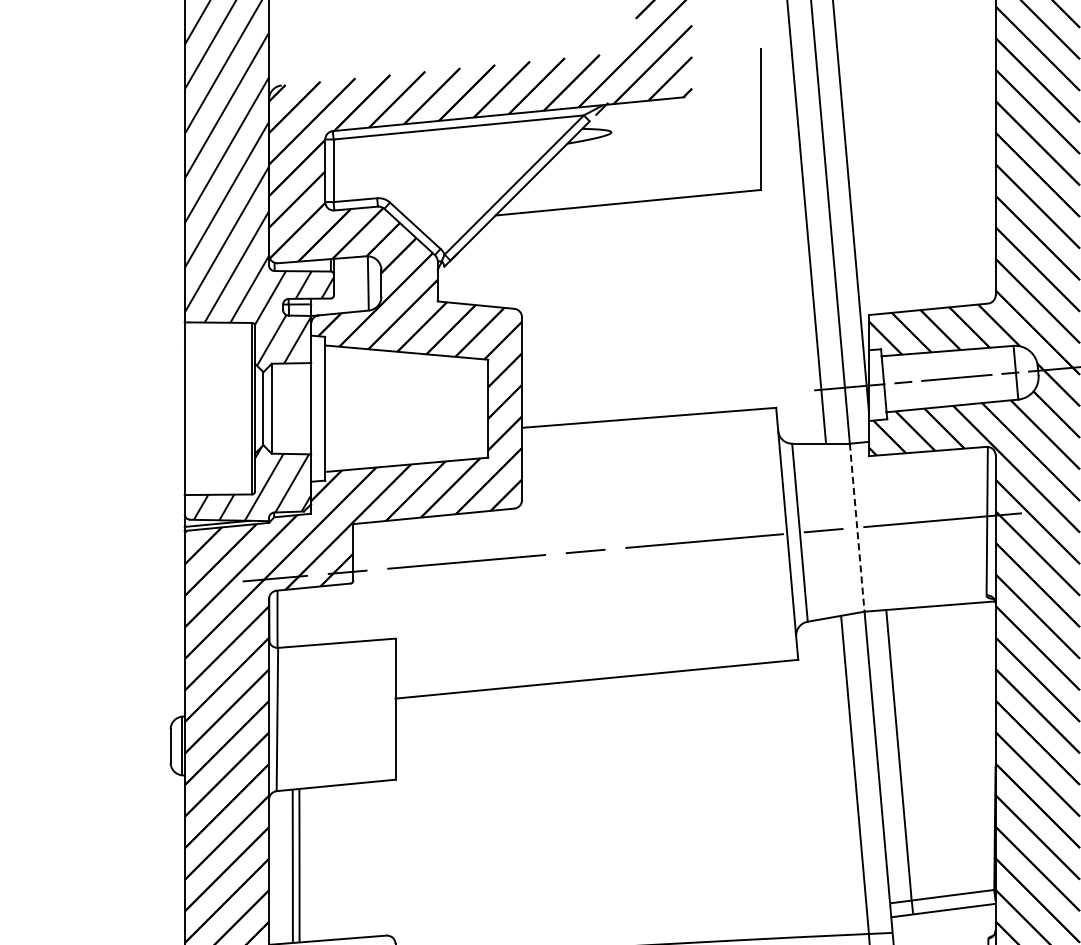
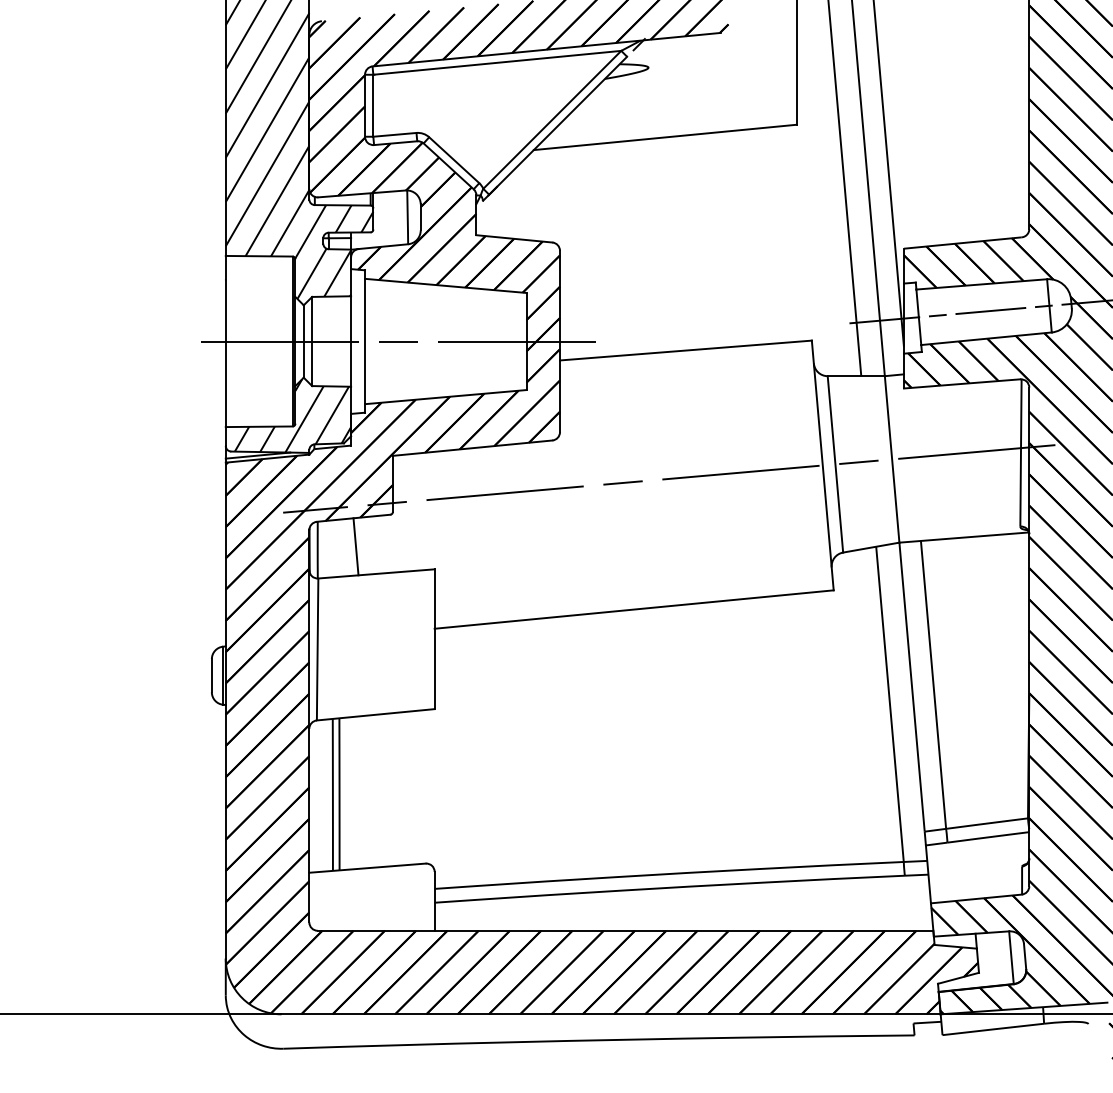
line: (359, 408) -> (398, 341), added
line: (857, 527) -> (892, 459), dashed -> solid
line: (315, 615) -> (355, 546), added

